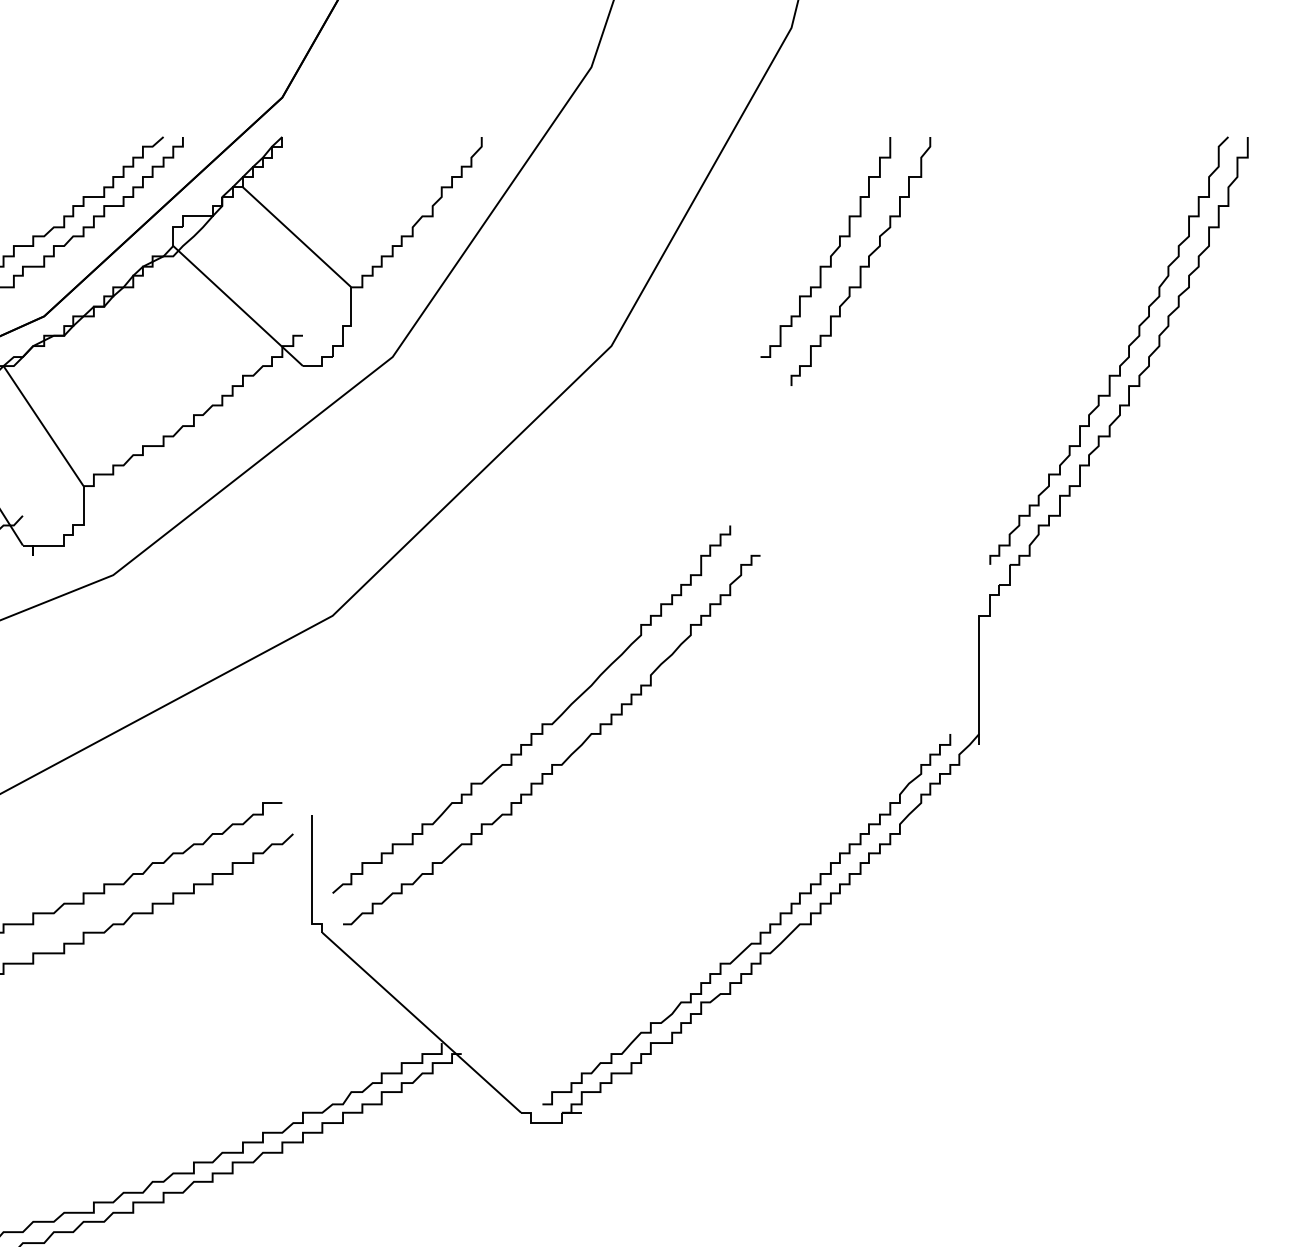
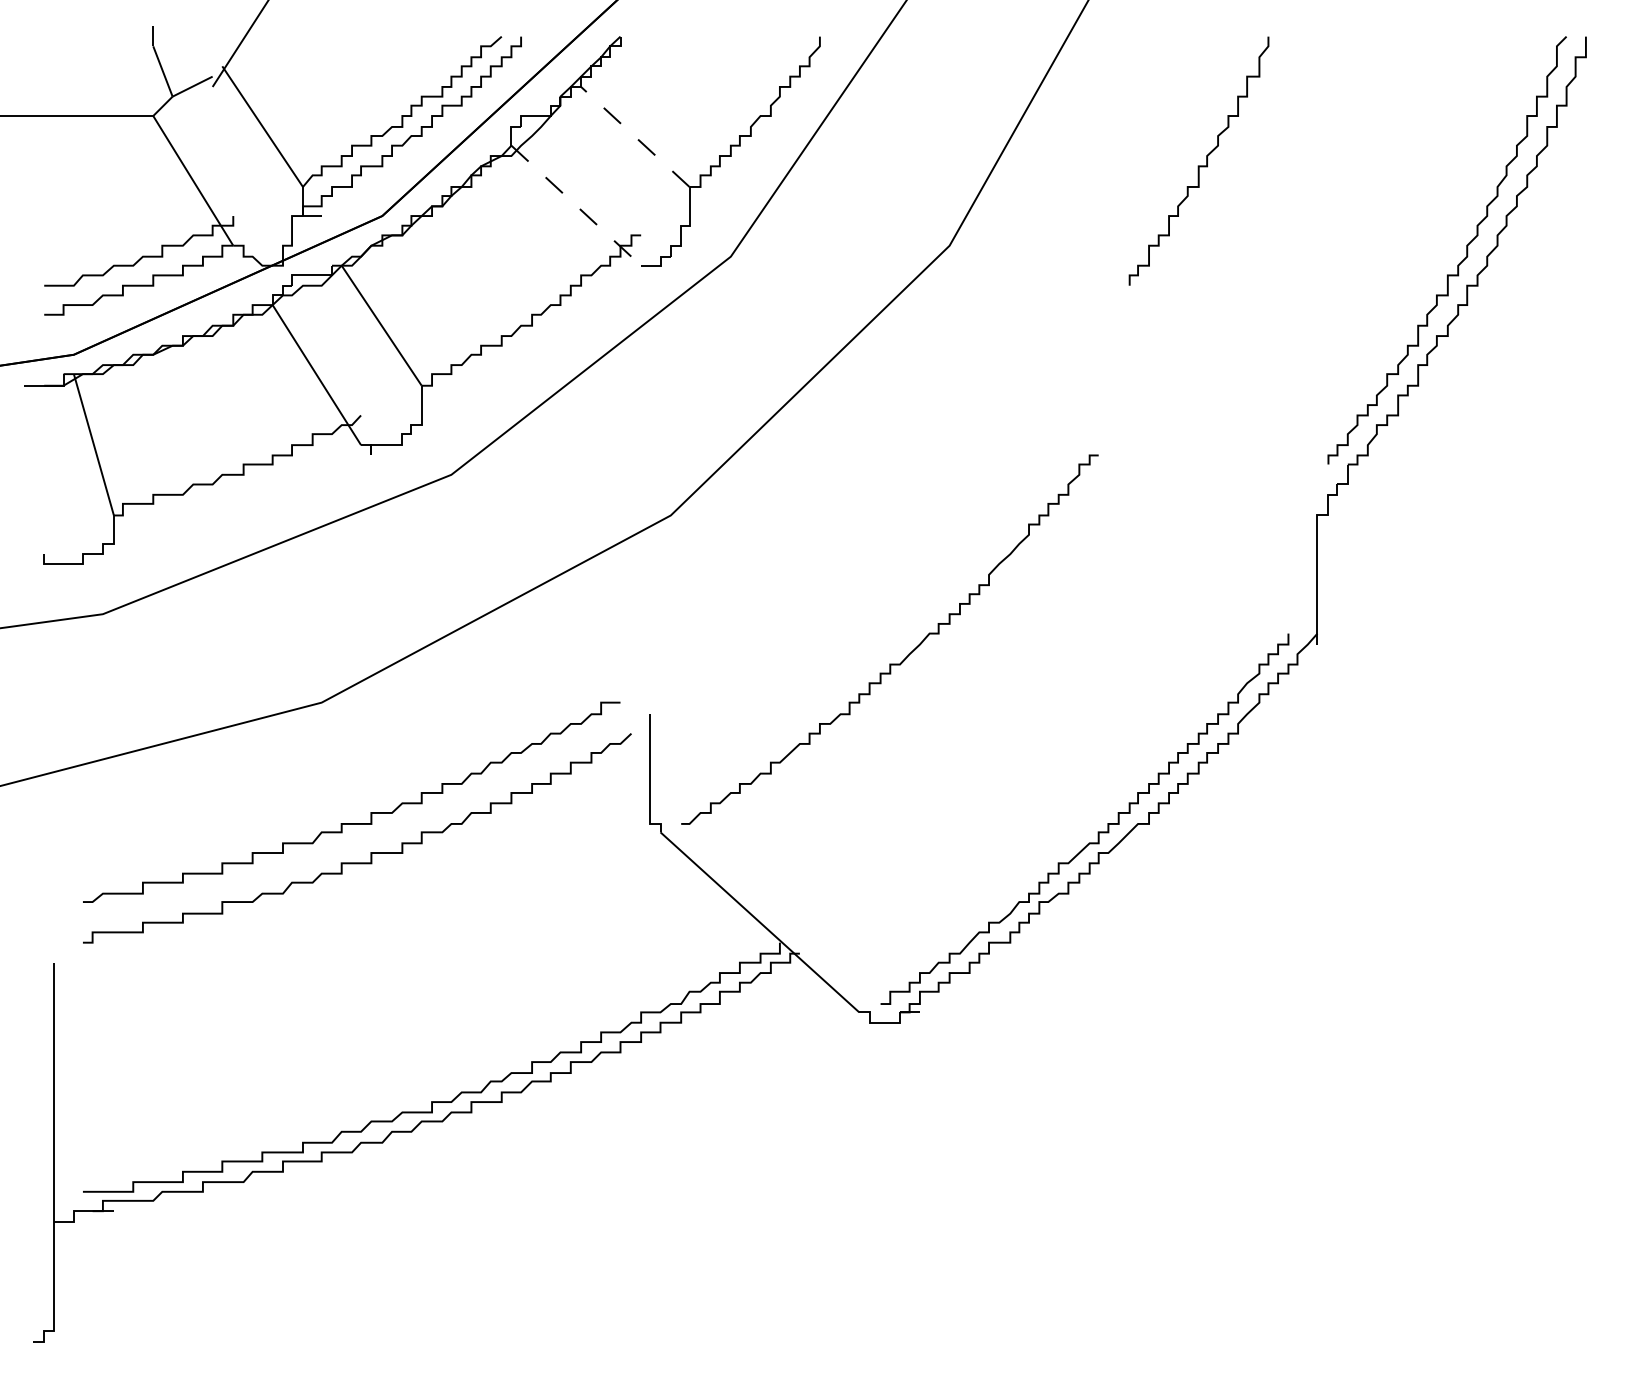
line: (297, 236) -> (635, 136), solid -> dashed
curve: (832, 252) -> (1170, 152), removed
line: (238, 306) -> (576, 206), solid -> dashed
curve: (541, 723) -> (879, 623), removed

